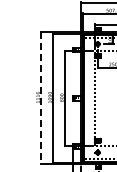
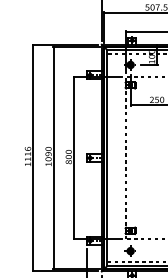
line: (41, 98) -> (33, 158), dashed -> solid

